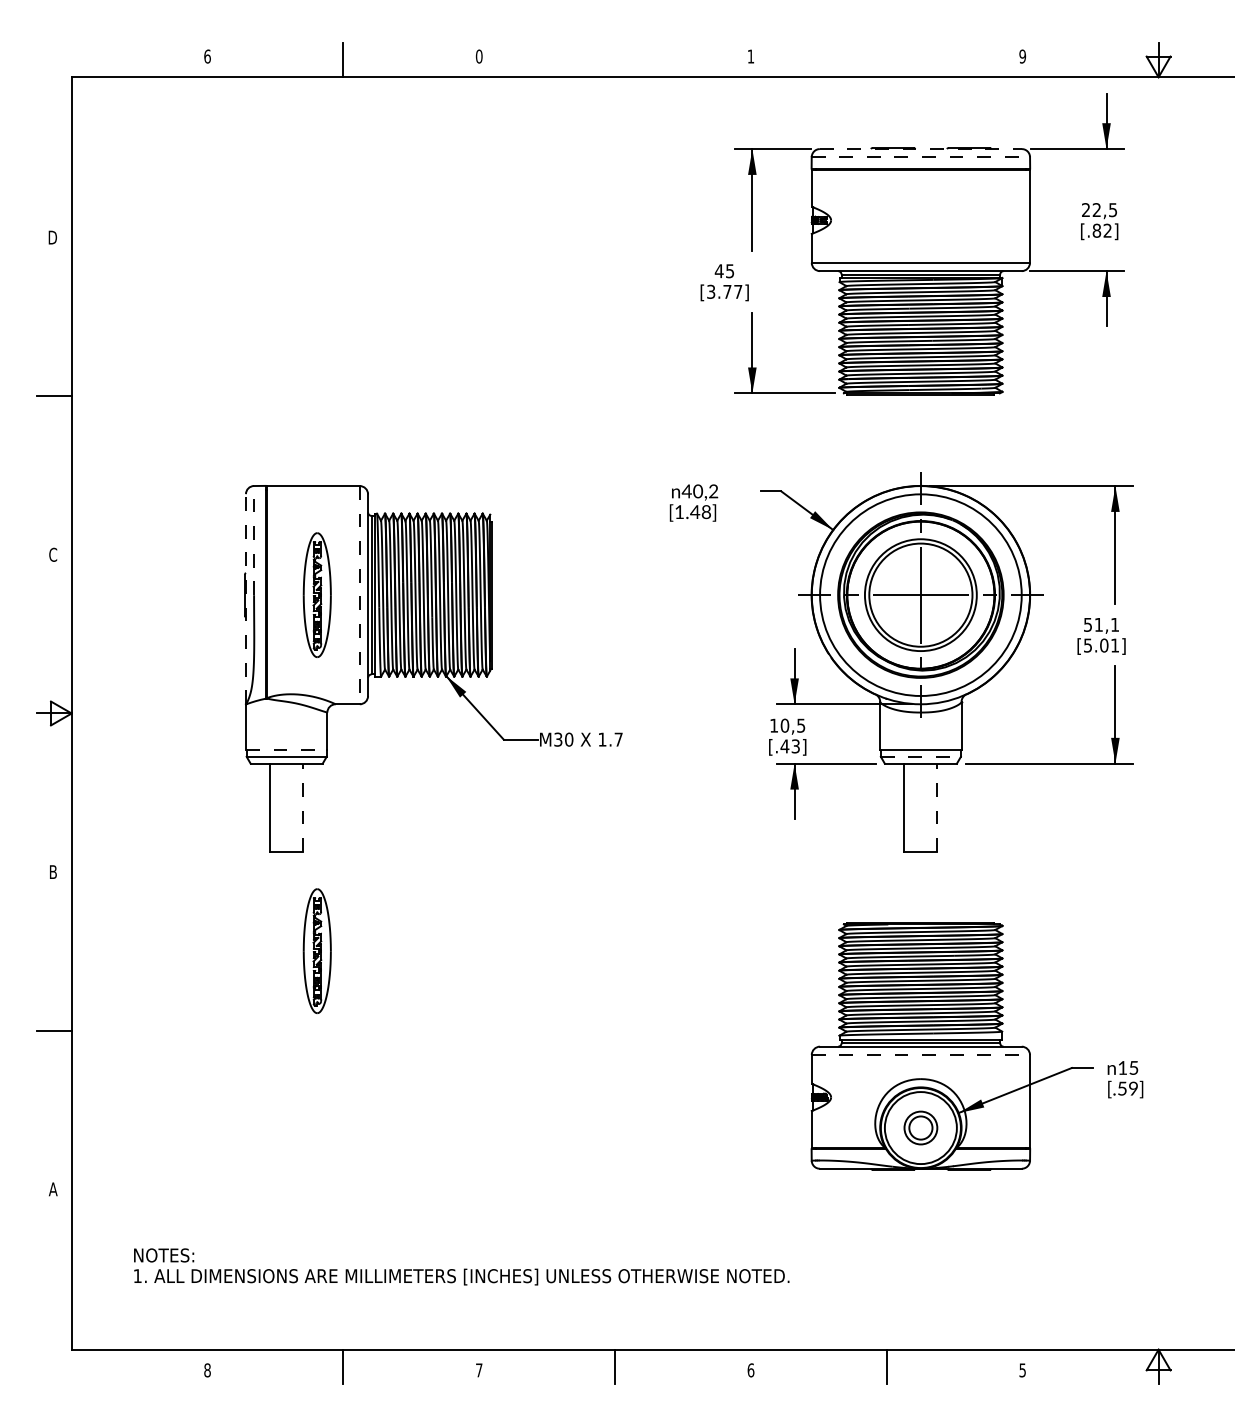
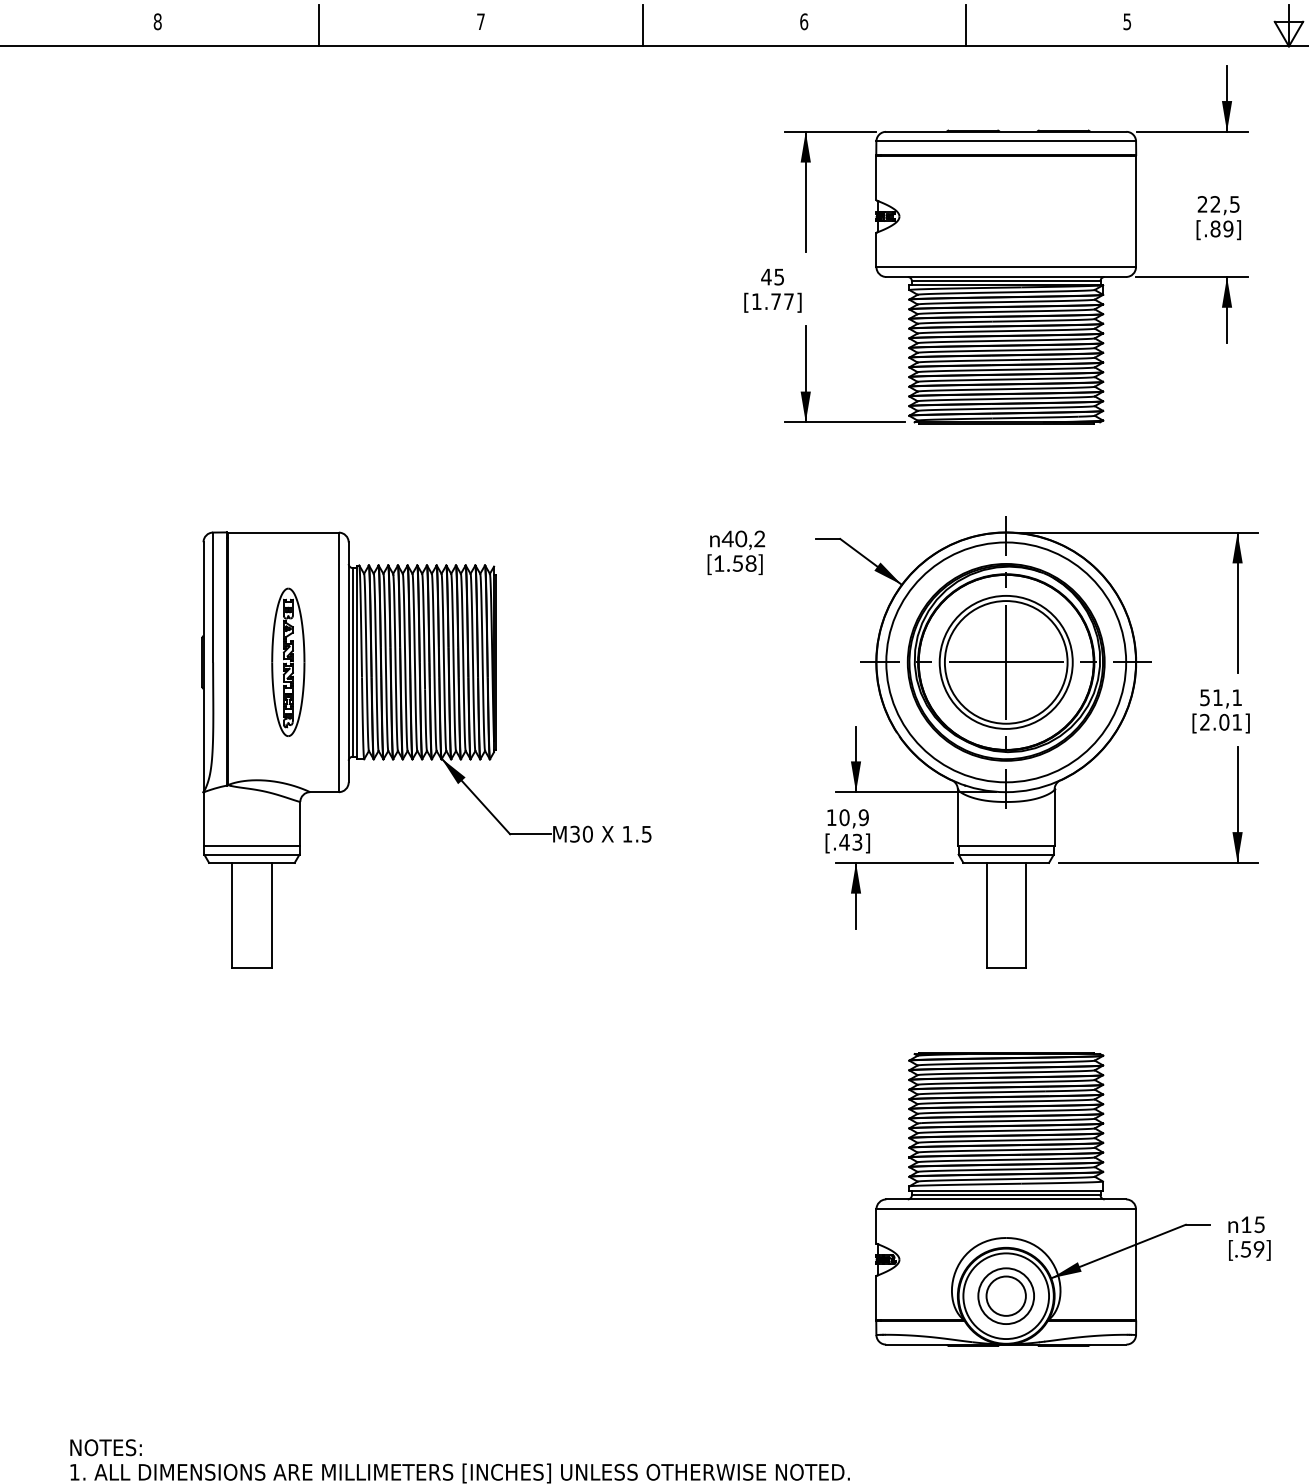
text: (207, 56) -> (157, 21), 6 -> 8
text: (478, 56) -> (480, 21), 0 -> 7
text: (750, 56) -> (803, 21), 1 -> 6
text: (1022, 56) -> (1127, 21), 9 -> 5
line: (615, 59) -> (642, 25), added
line: (886, 59) -> (965, 25), added
line: (921, 149) -> (1006, 132), dashed -> solid
line: (921, 157) -> (1006, 141), dashed -> solid
text: (1107, 230) -> (1228, 228), [.82] -> [.89]
text: (711, 291) -> (757, 301), [3.77] -> [1.77]
text: (695, 512) -> (738, 564), [1.48] -> [1.58]
line: (254, 540) -> (213, 597), dashed -> solid
line: (359, 595) -> (338, 662), dashed -> solid
line: (246, 599) -> (204, 667), dashed -> solid
text: (1087, 645) -> (1204, 722), [5.01] -> [2.01]
text: (801, 725) -> (864, 817), 10,5 -> 10,9
text: (618, 739) -> (646, 834), 1.7 -> 1.5
line: (286, 749) -> (251, 845), dashed -> solid
line: (921, 756) -> (1006, 854), dashed -> solid
line: (303, 807) -> (271, 914), dashed -> solid
line: (937, 807) -> (1025, 914), dashed -> solid
part: (316, 950) -> (287, 1085), removed
line: (921, 1054) -> (1006, 1208), dashed -> solid
part: (920, 1127) -> (1005, 1295), size x1.43

